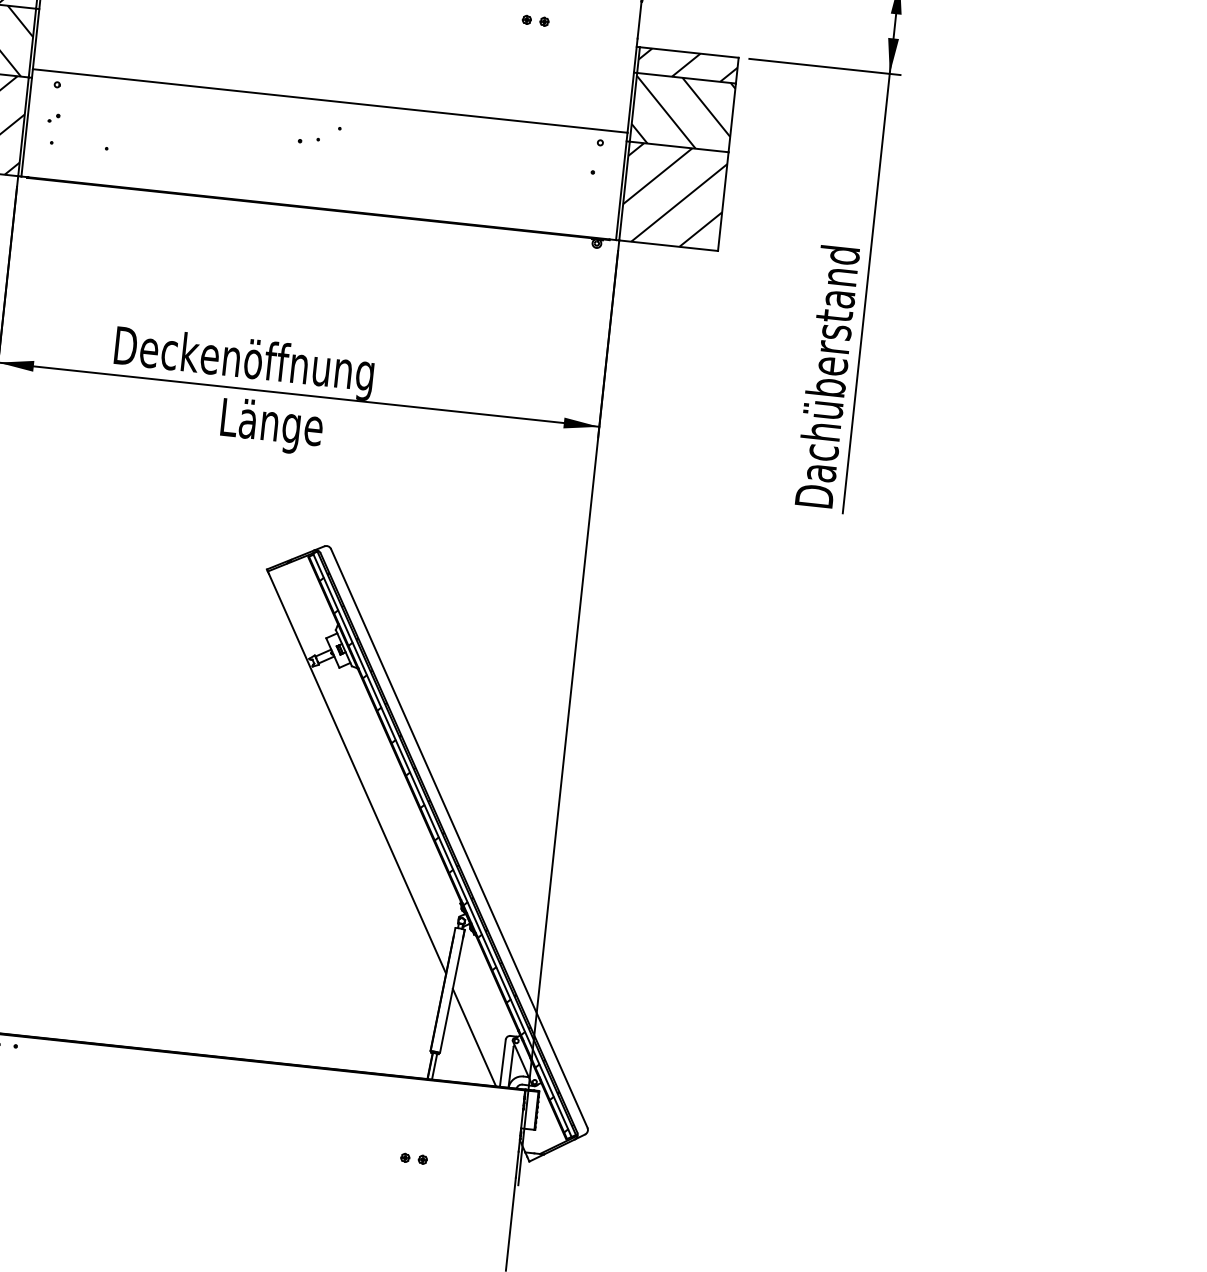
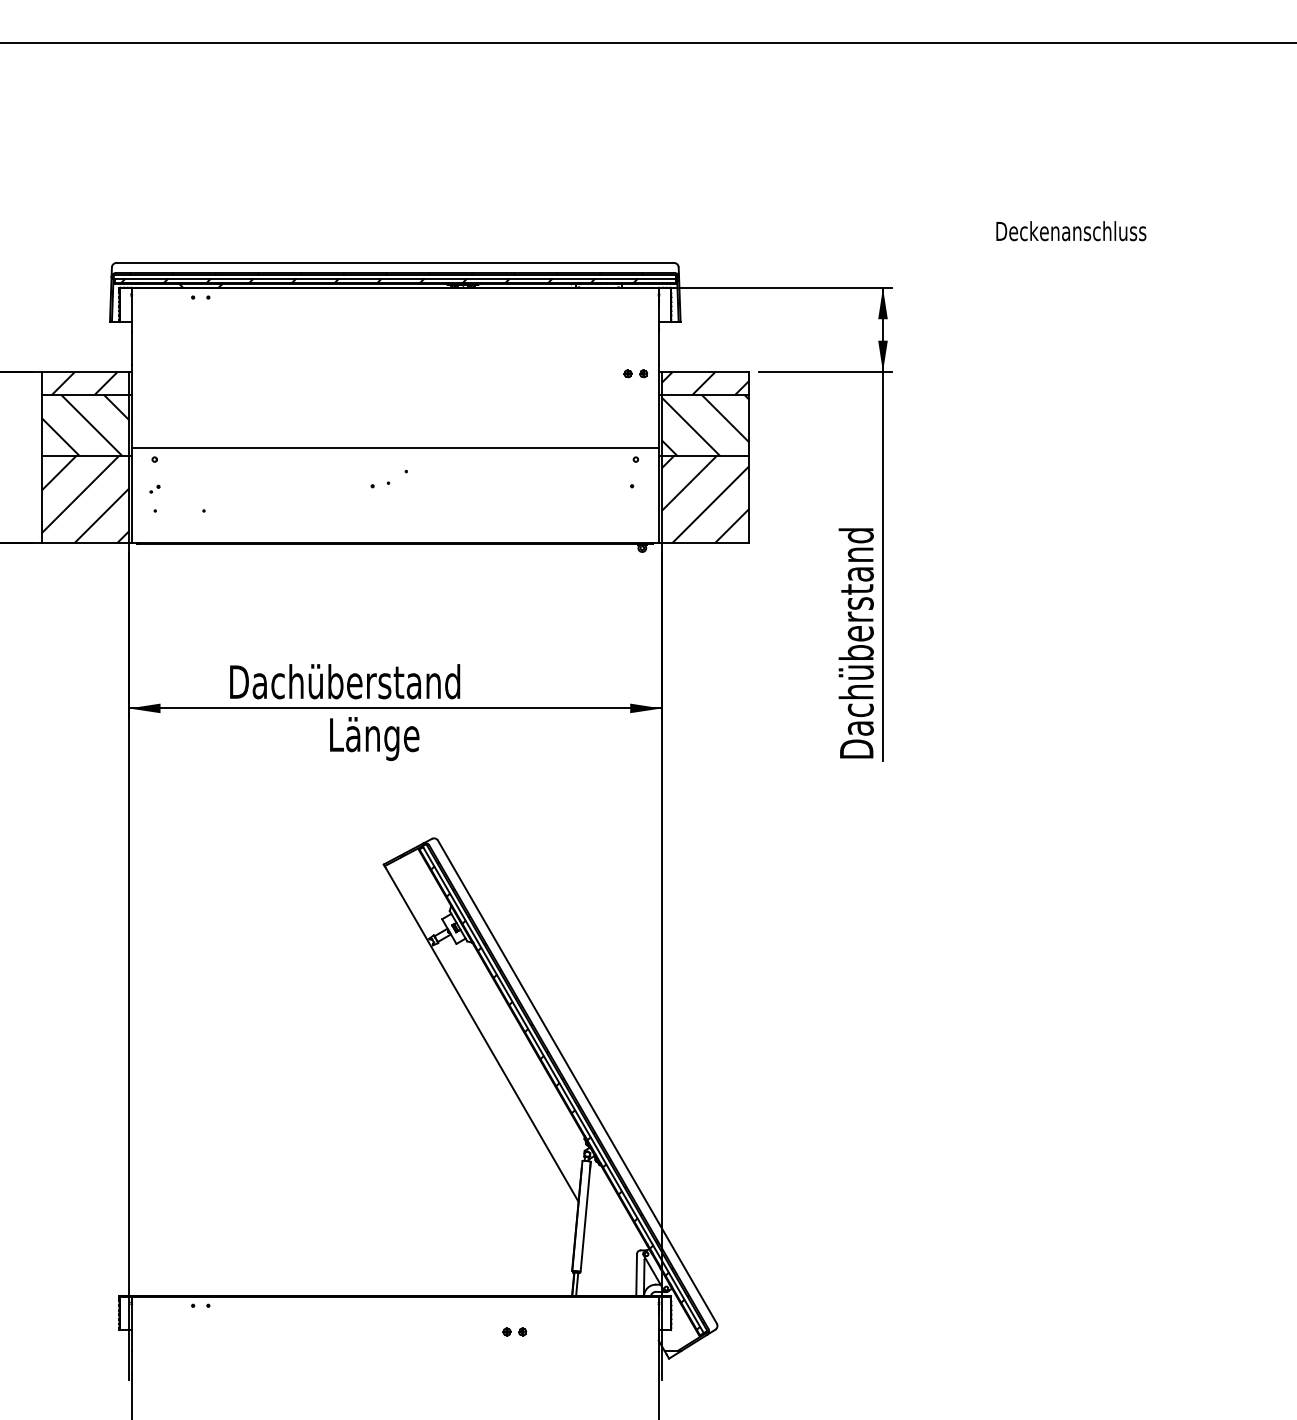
part: (535, 20) -> (635, 373), moved
text: (257, 364) -> (356, 685), Deckenöffnung -> Dachüberstand
line: (473, 1036) -> (608, 1254), removed
part: (413, 1158) -> (514, 1331), moved

